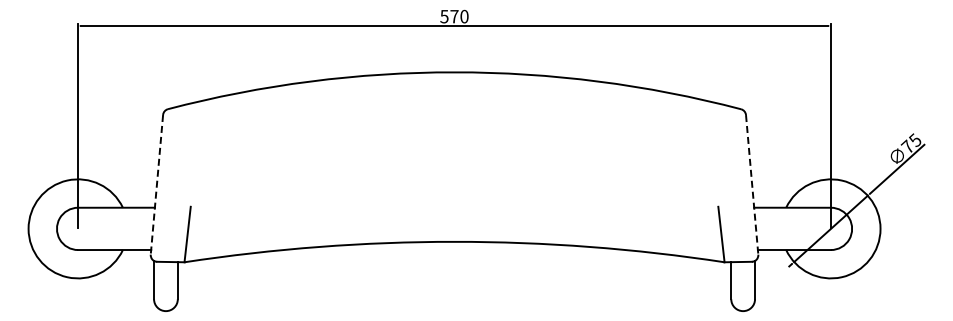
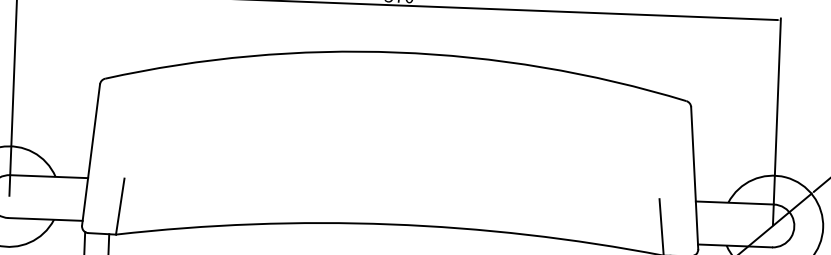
line: (156, 185) -> (90, 155), dashed -> solid
line: (752, 185) -> (695, 178), dashed -> solid

